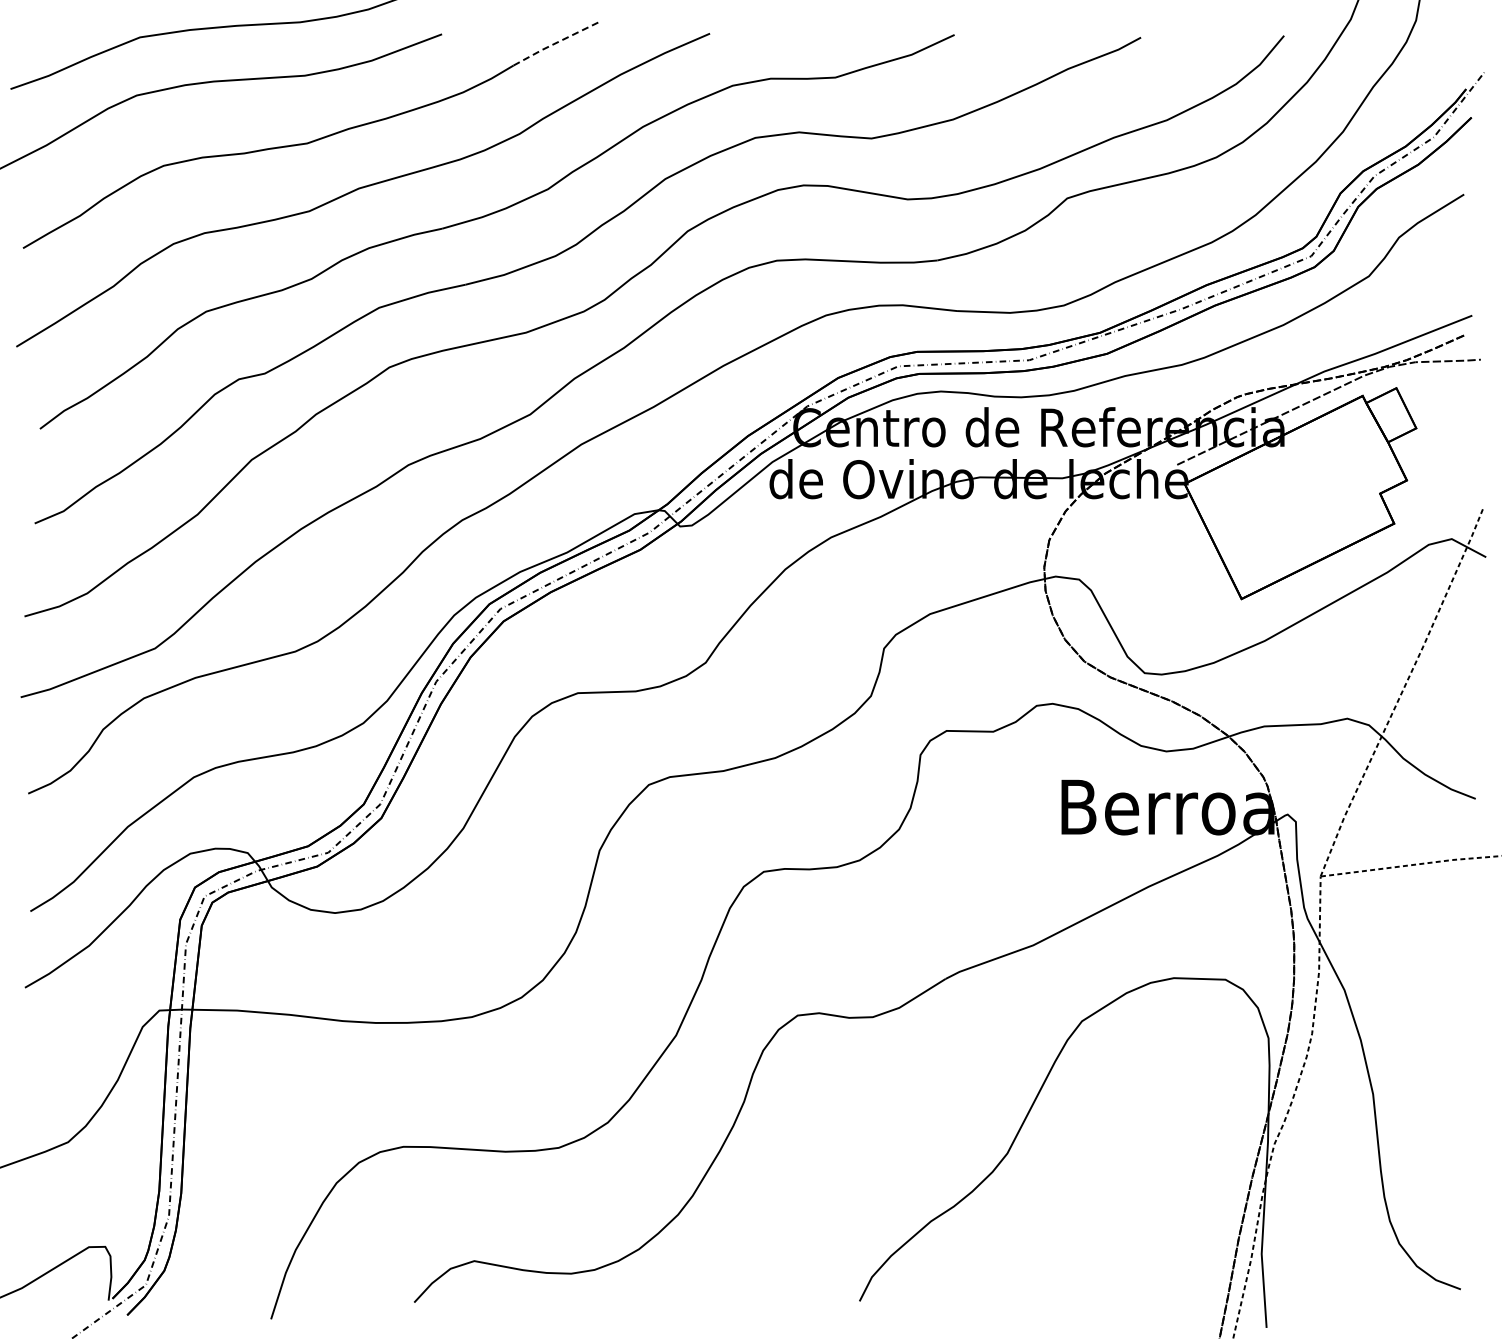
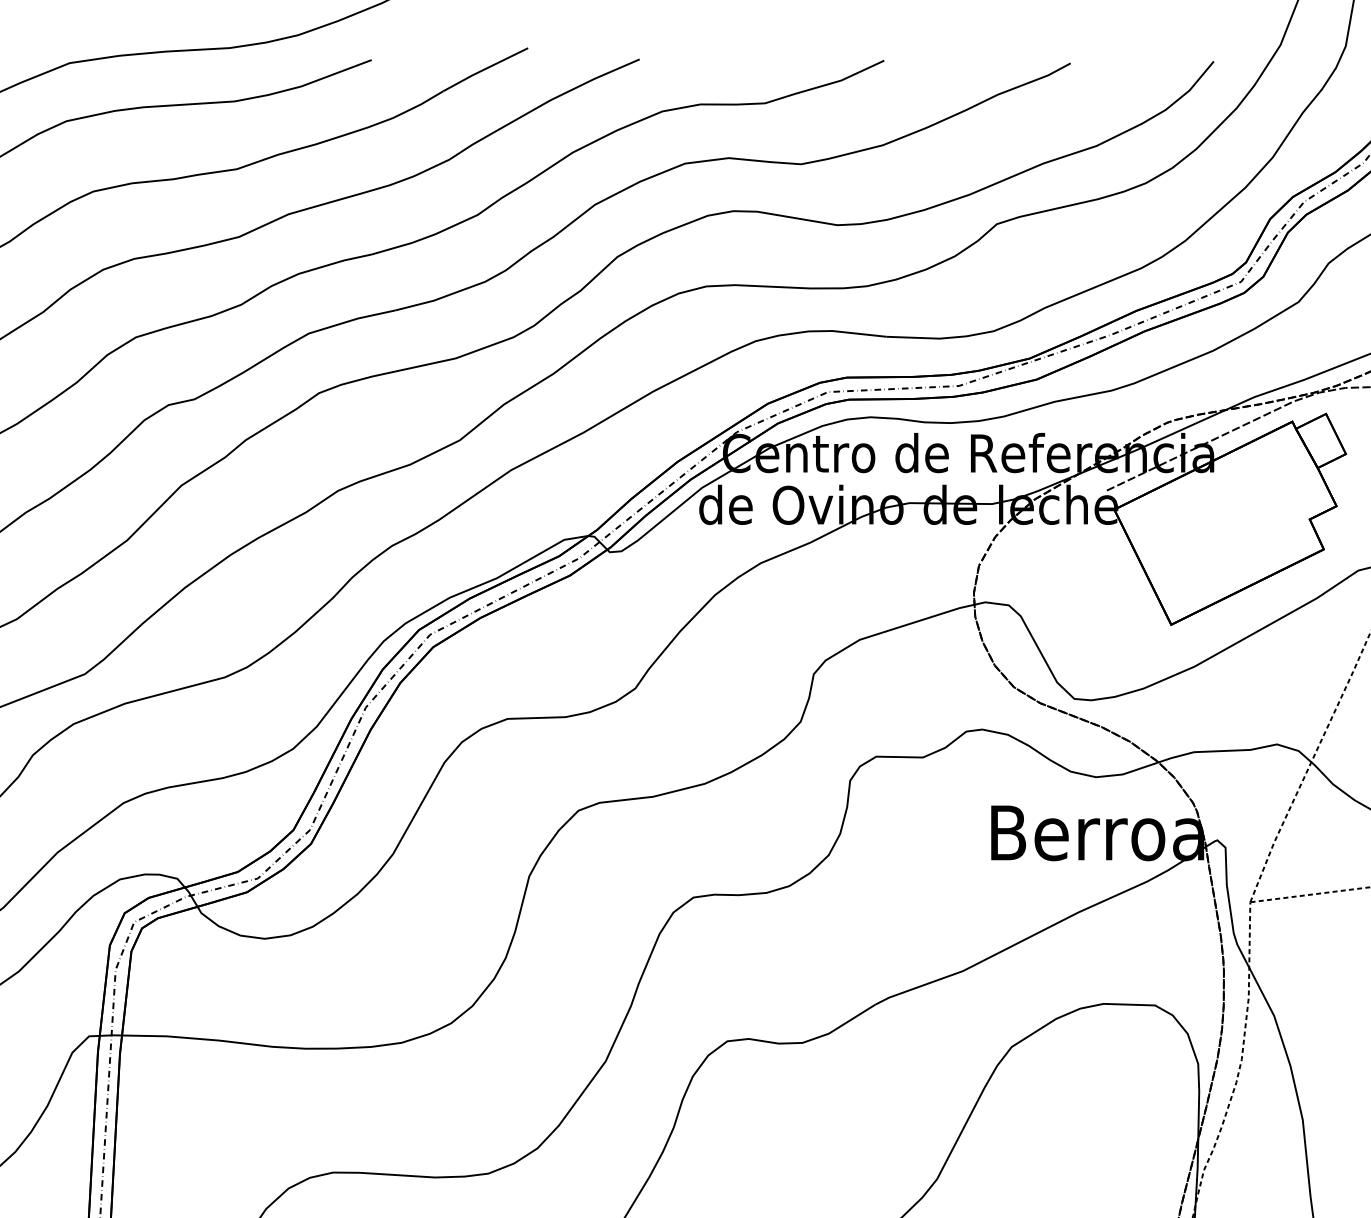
line: (555, 43) -> (485, 69), dashed -> solid

